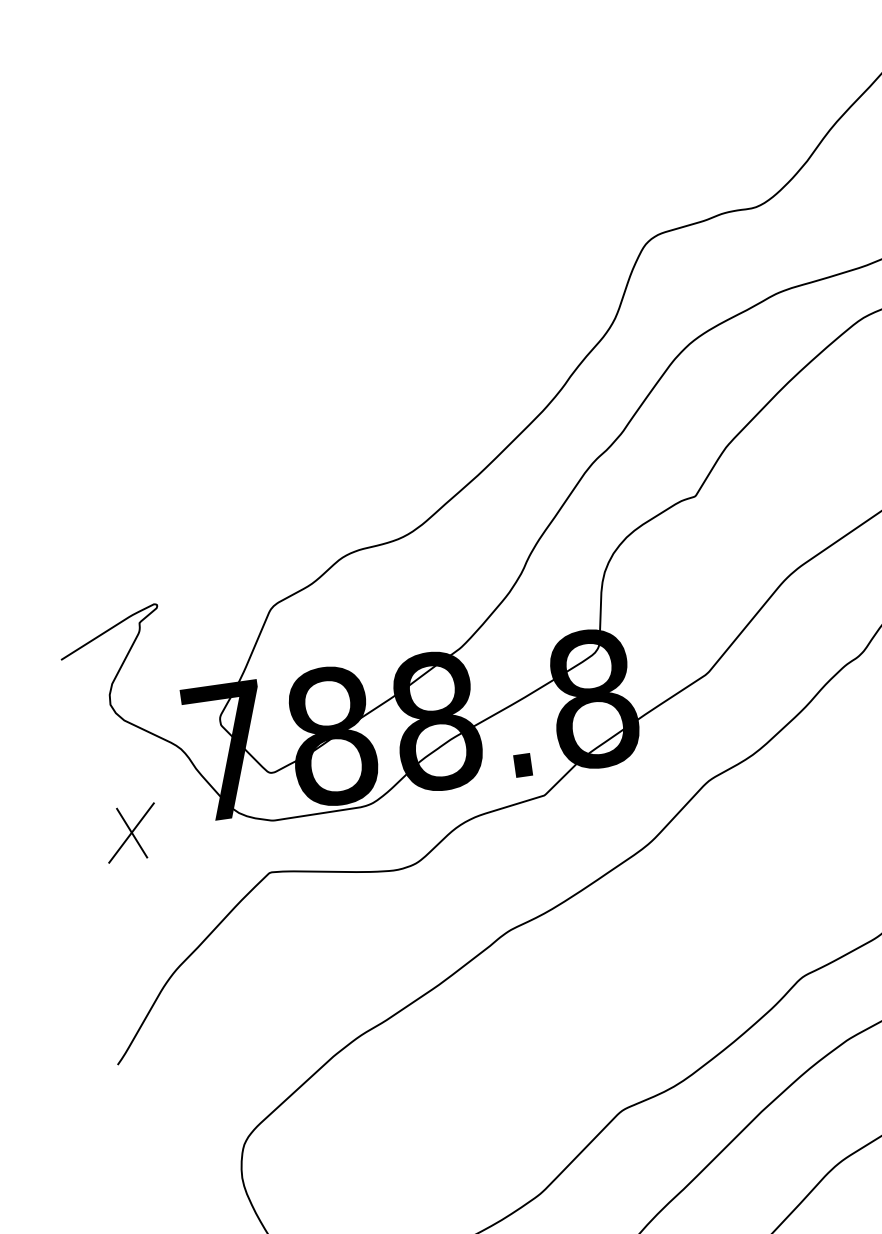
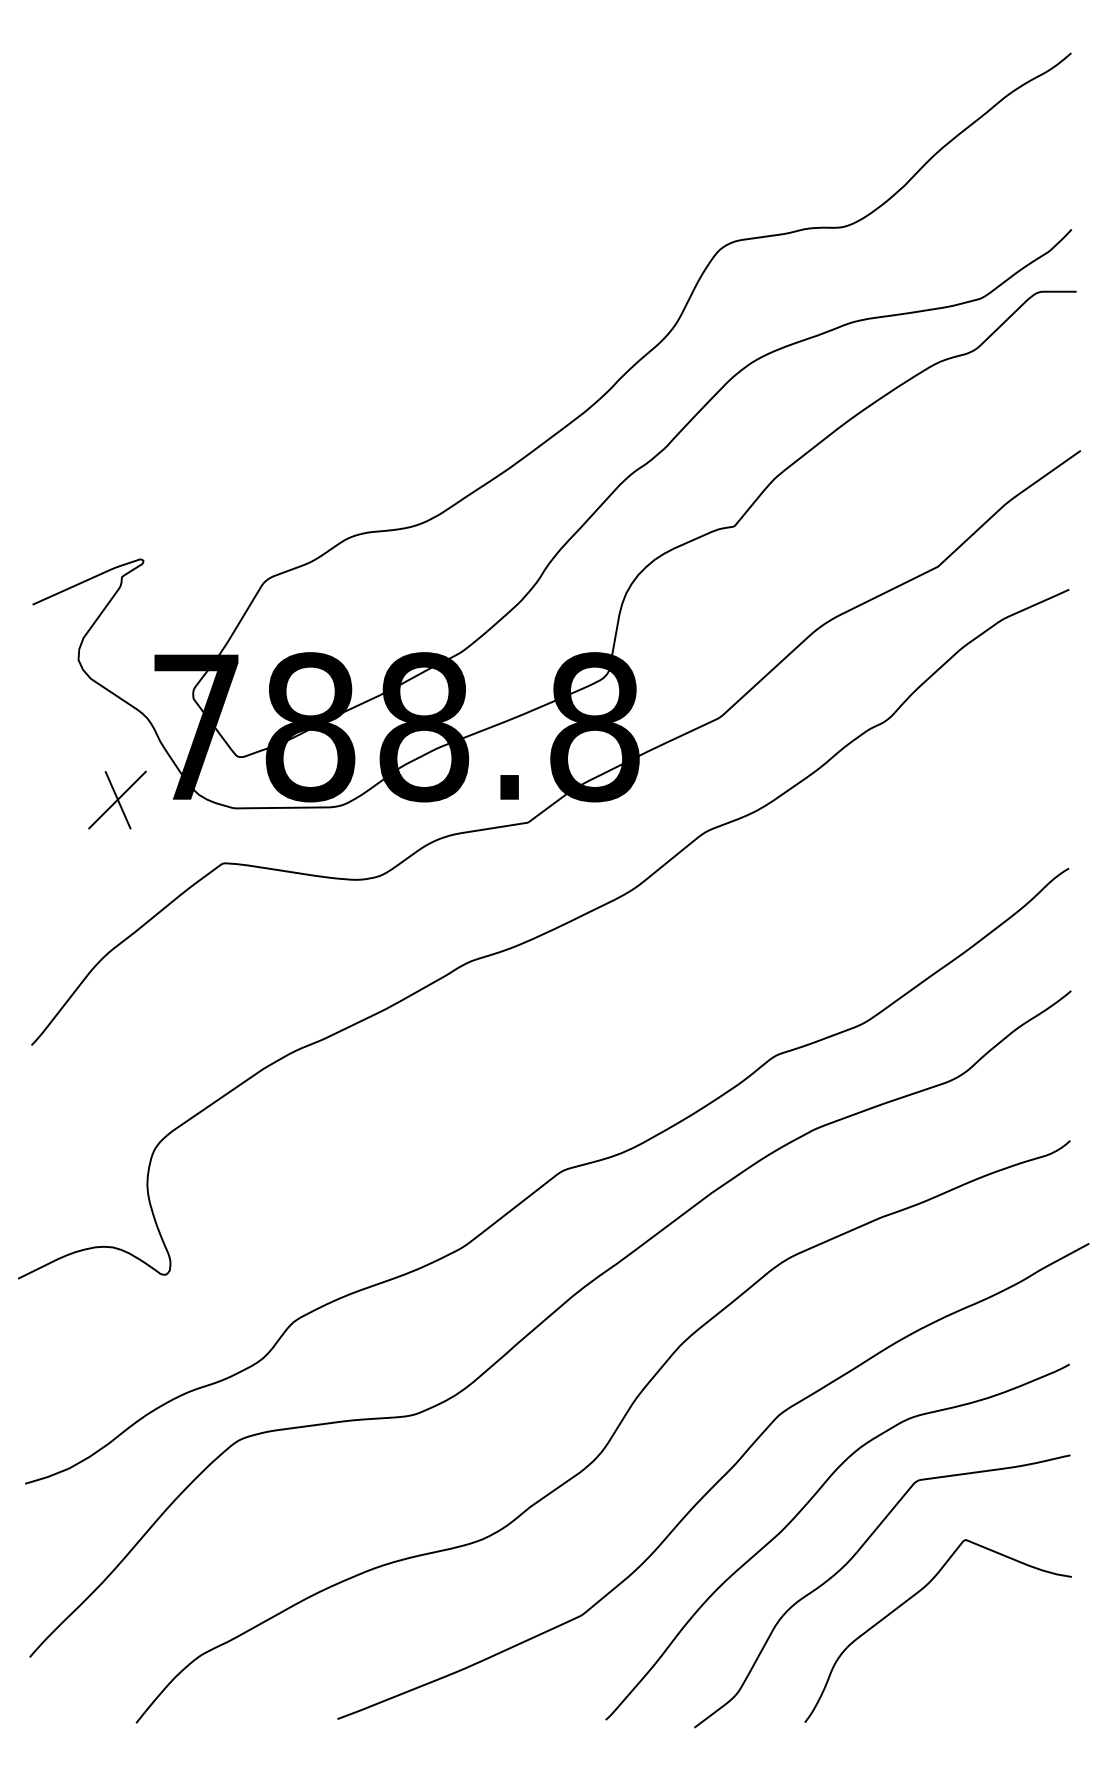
part: (131, 832) -> (117, 799), moved

